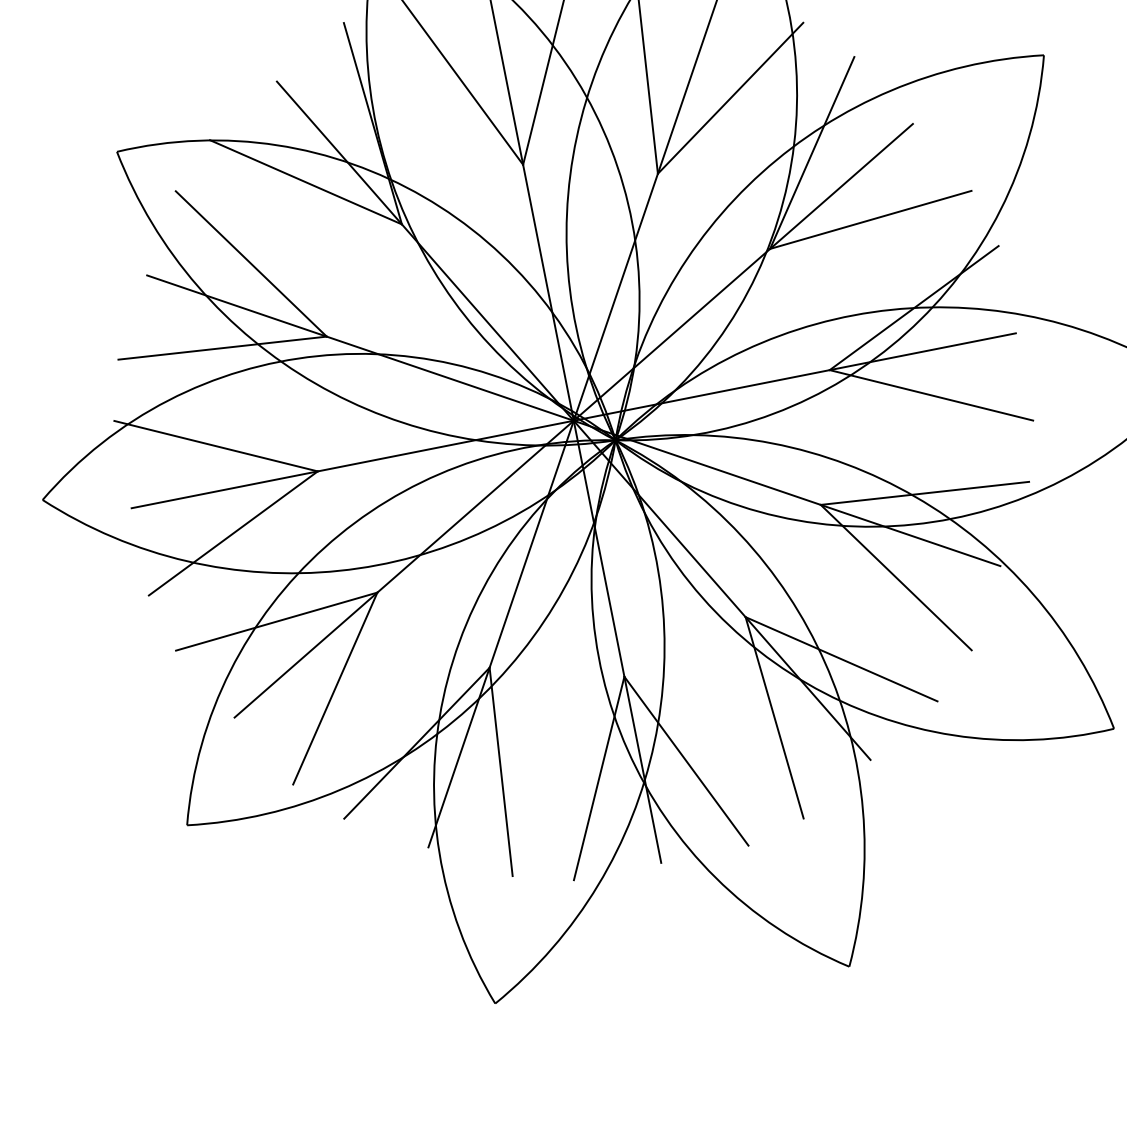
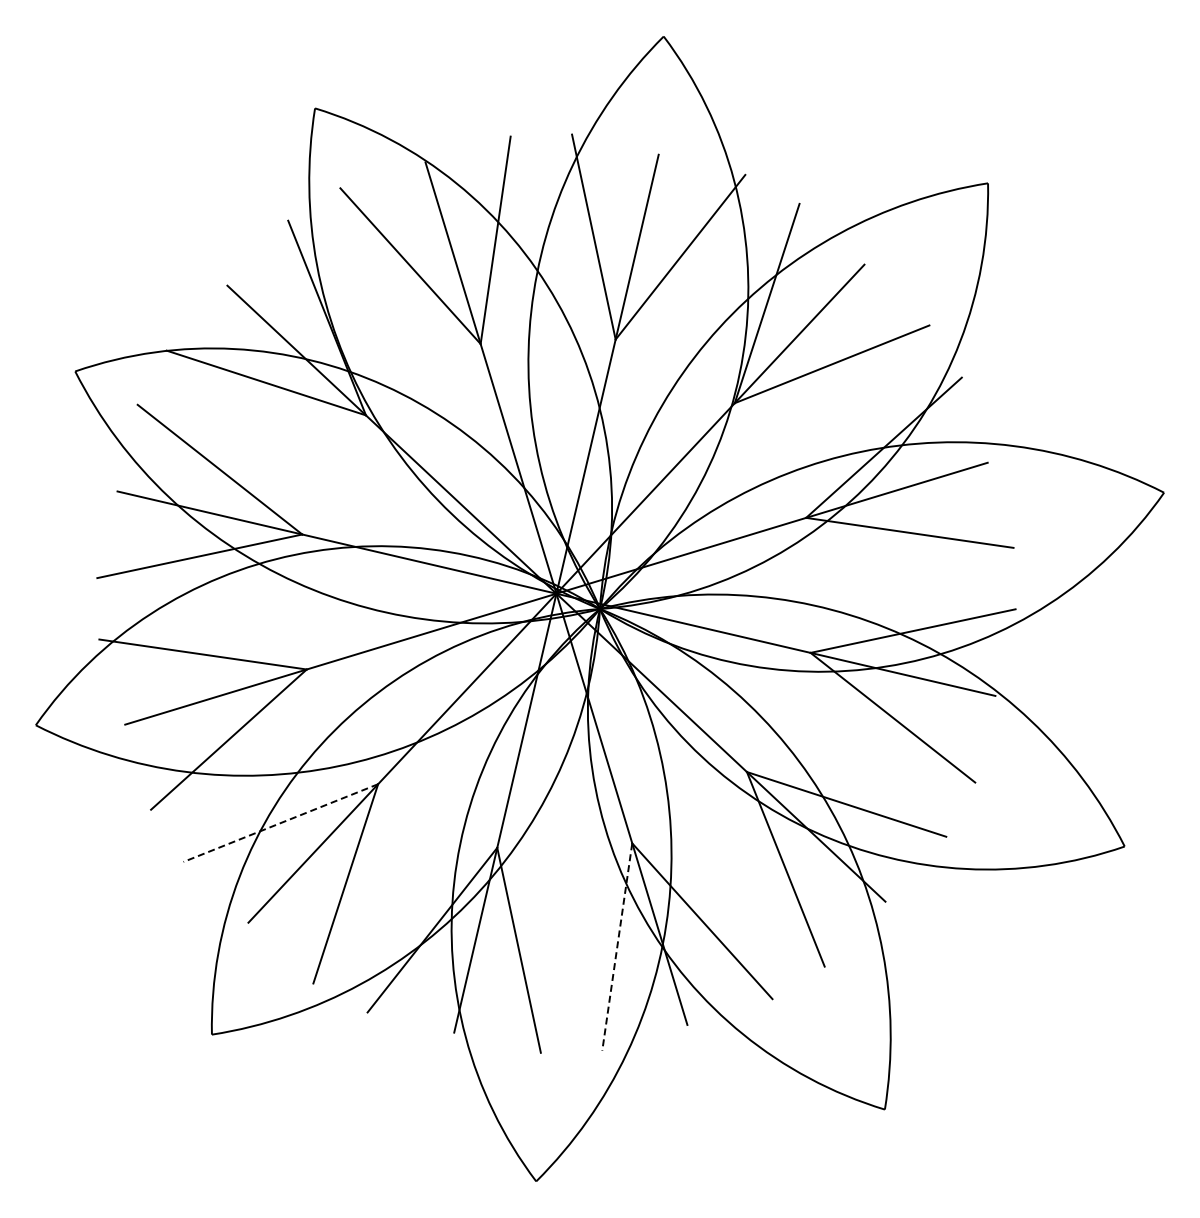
line: (276, 622) -> (280, 823), solid -> dashed
line: (599, 778) -> (617, 947), solid -> dashed

